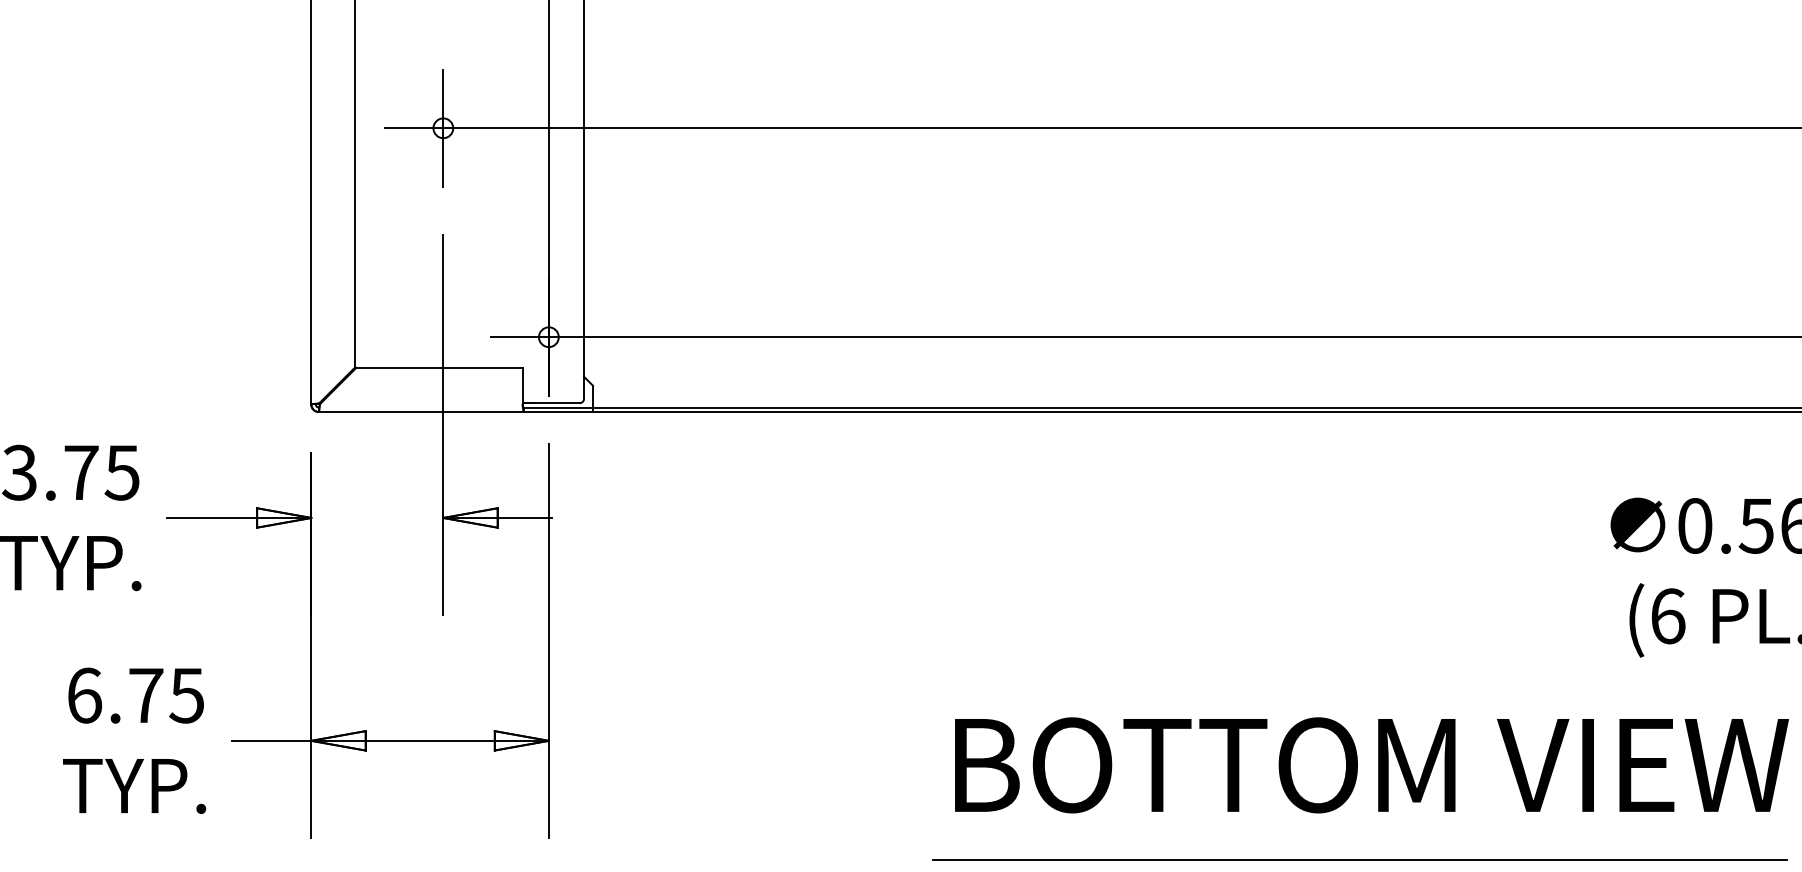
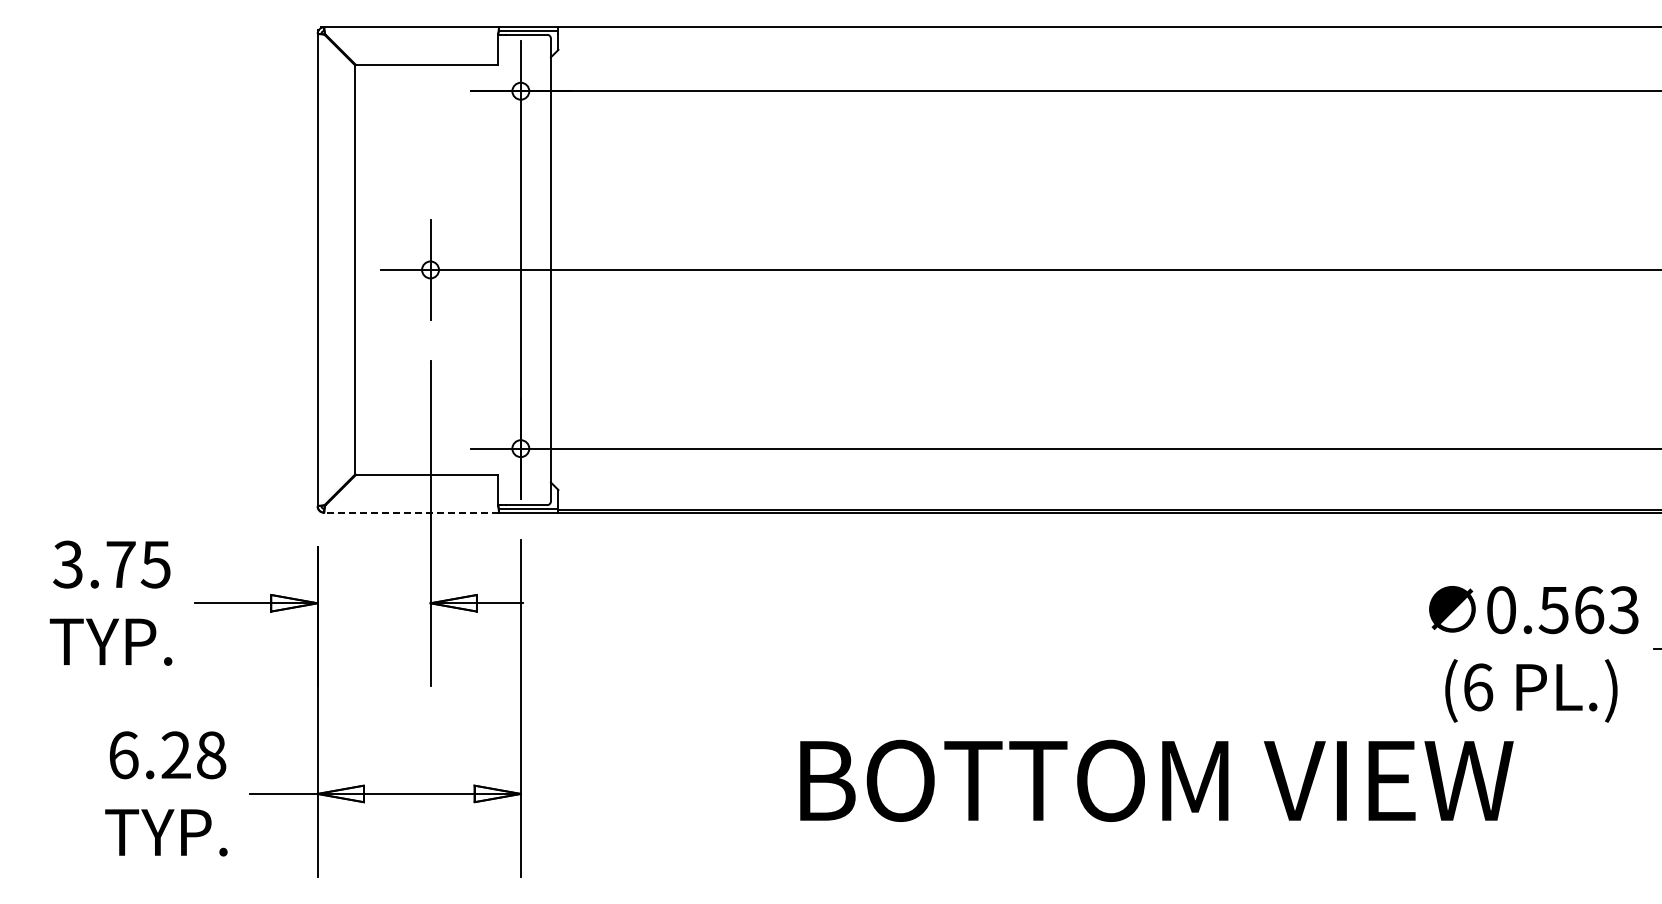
line: (421, 411) -> (411, 512), solid -> dashed
text: (166, 695) -> (193, 755), 6.75 -> 6.28
text: (1371, 764) -> (1156, 780), moved
line: (1359, 859) -> (1214, 895), removed

